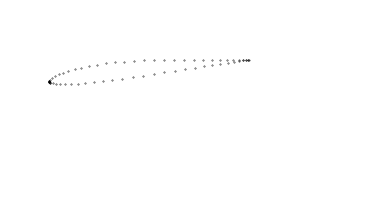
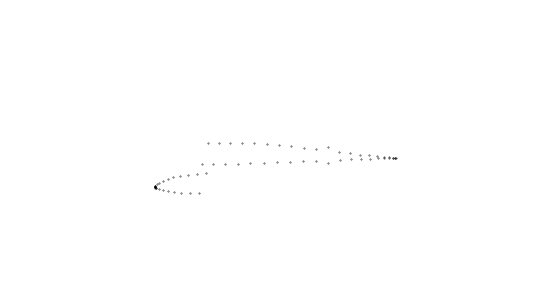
part: (194, 63) -> (328, 155), size x1.6
part: (69, 76) -> (180, 183), moved

